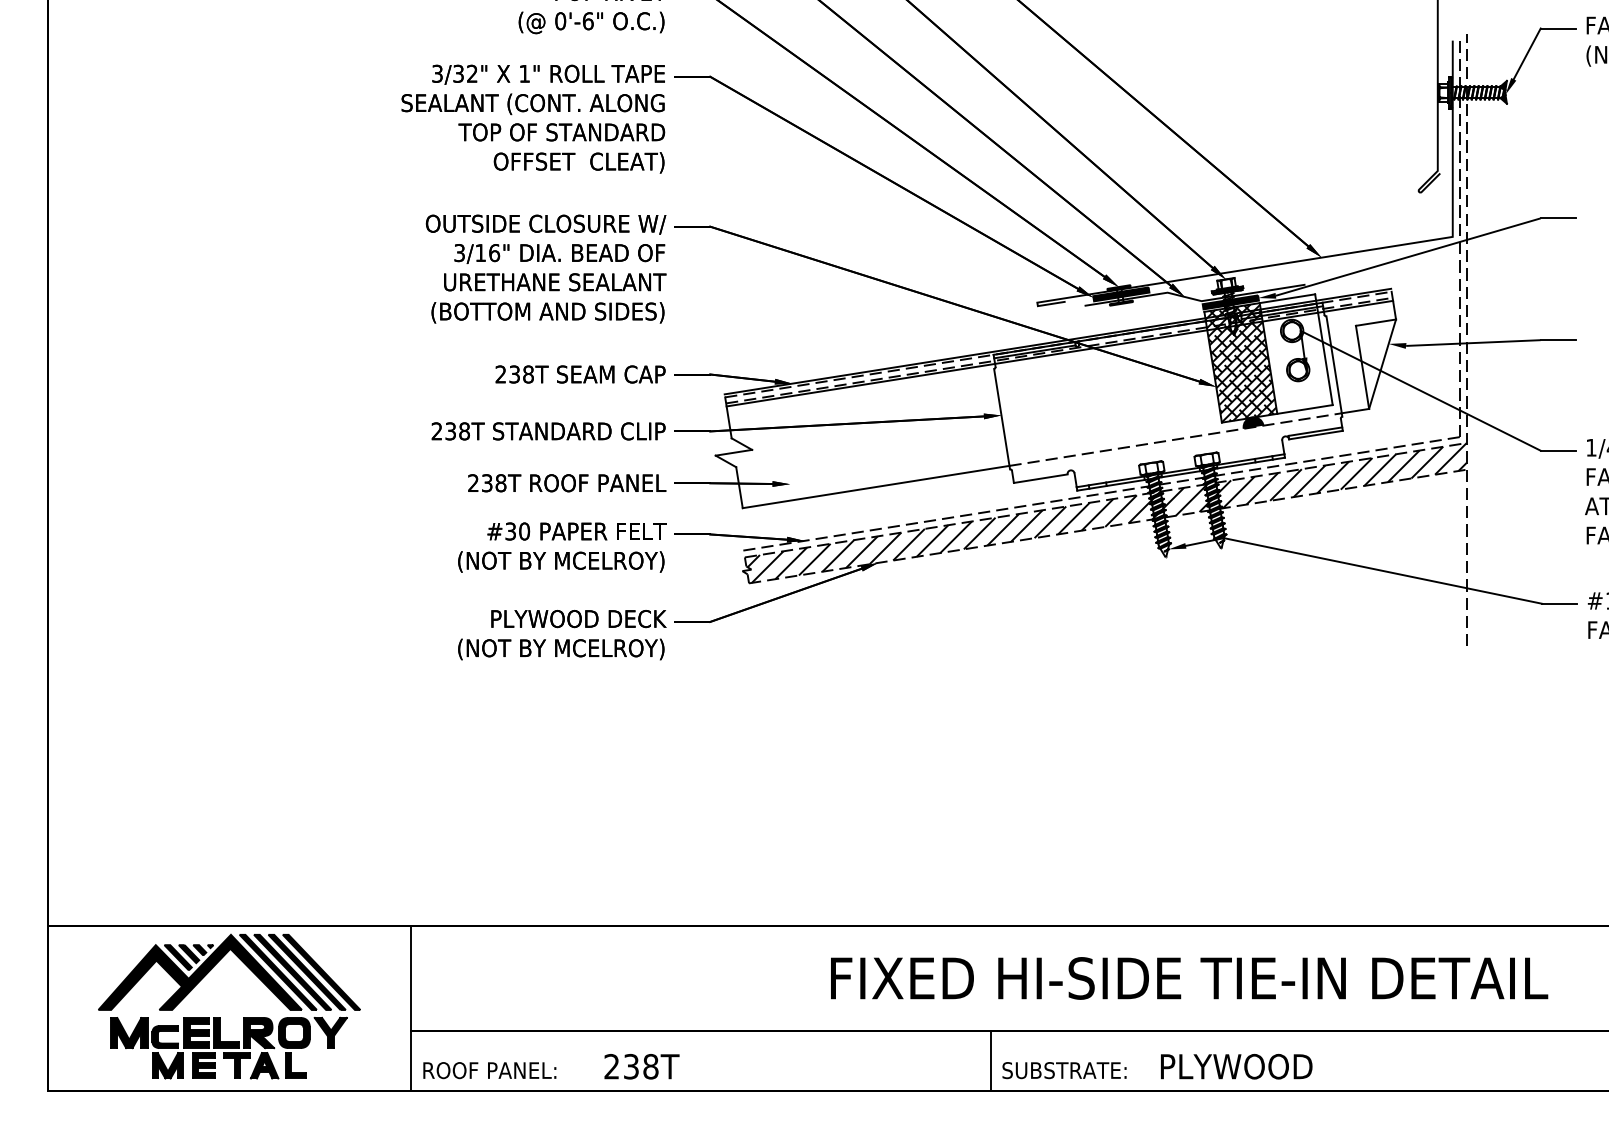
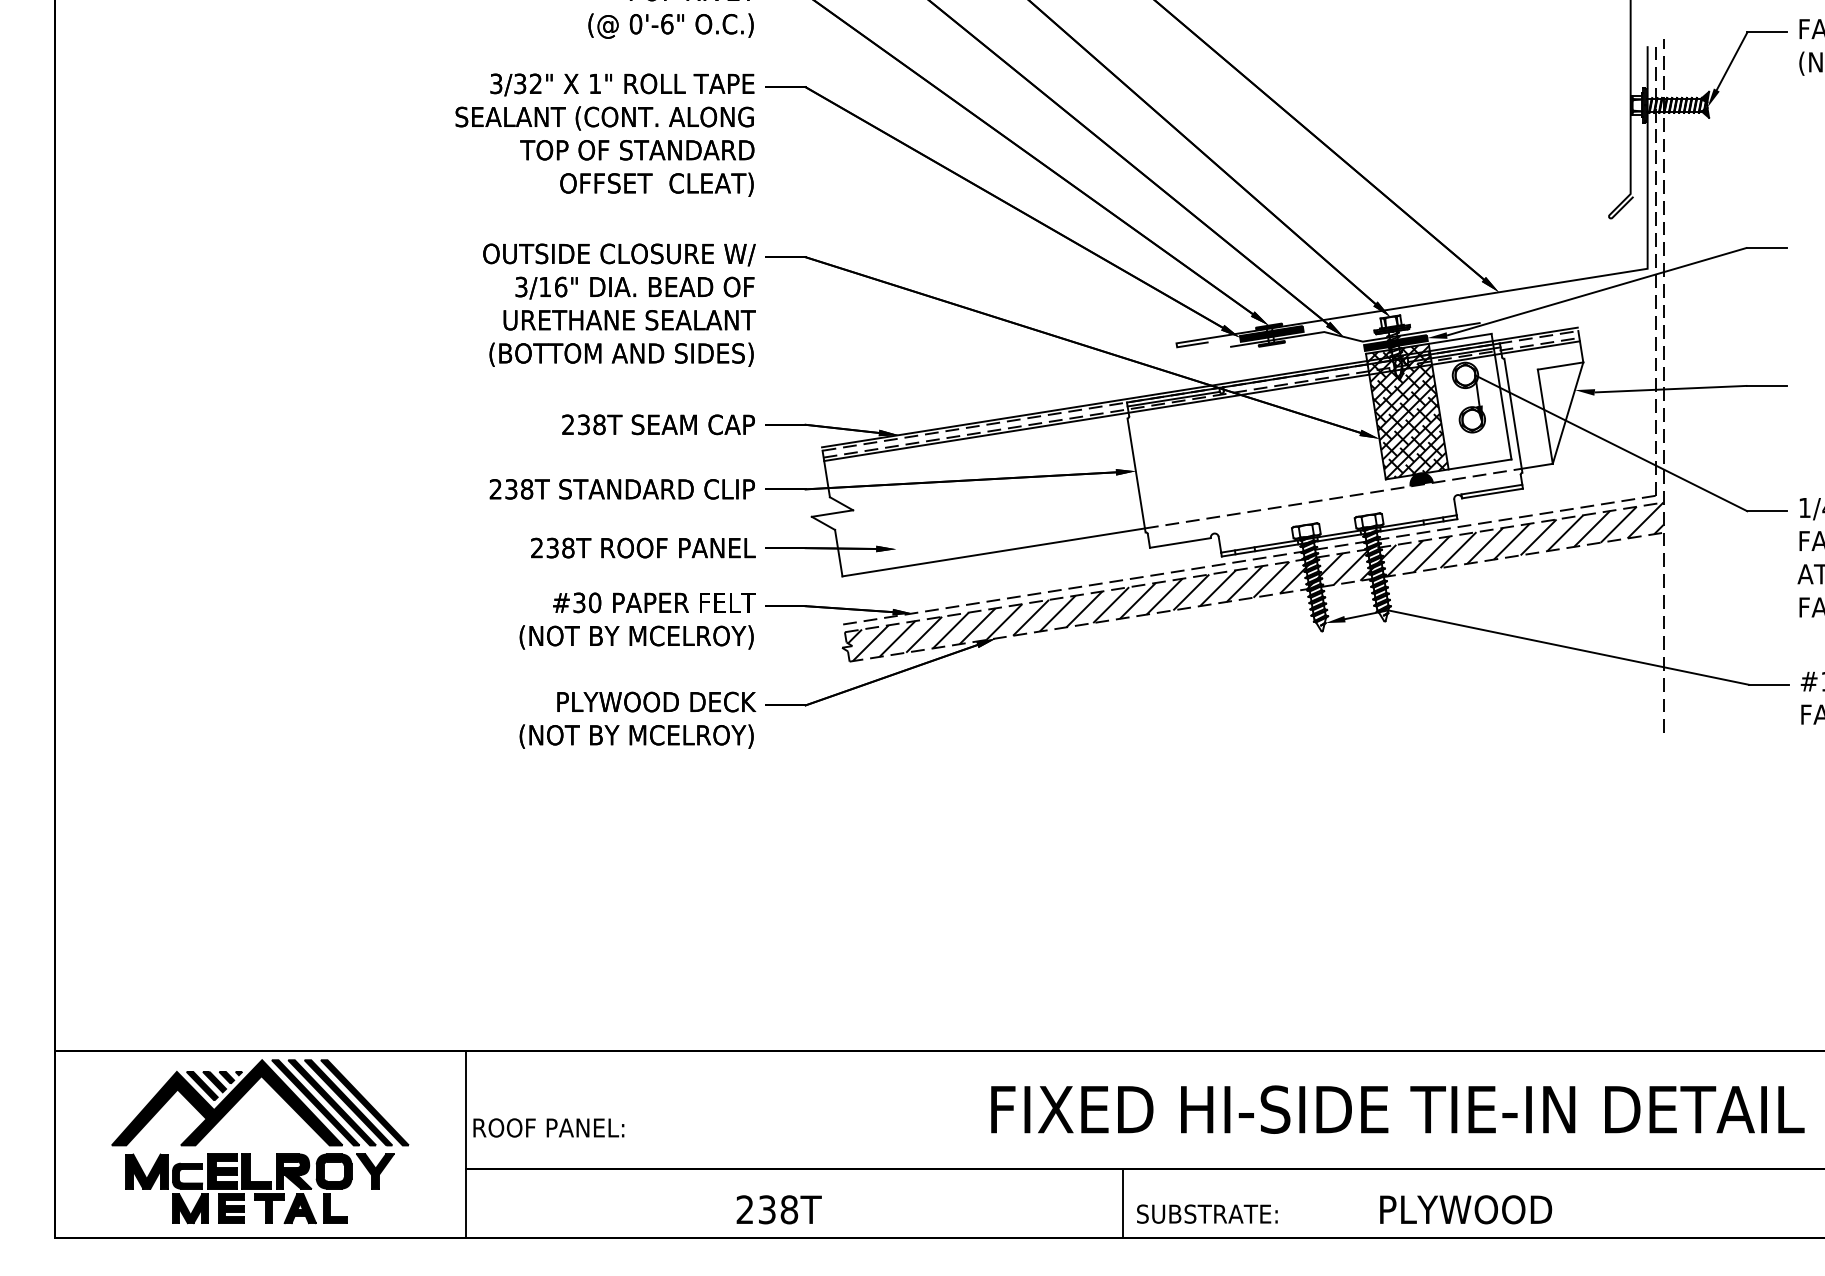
text: (1189, 978) -> (1397, 1109), moved
text: (641, 1066) -> (778, 1209), moved
text: (1236, 1066) -> (1465, 1209), moved
text: (489, 1070) -> (548, 1127), moved

